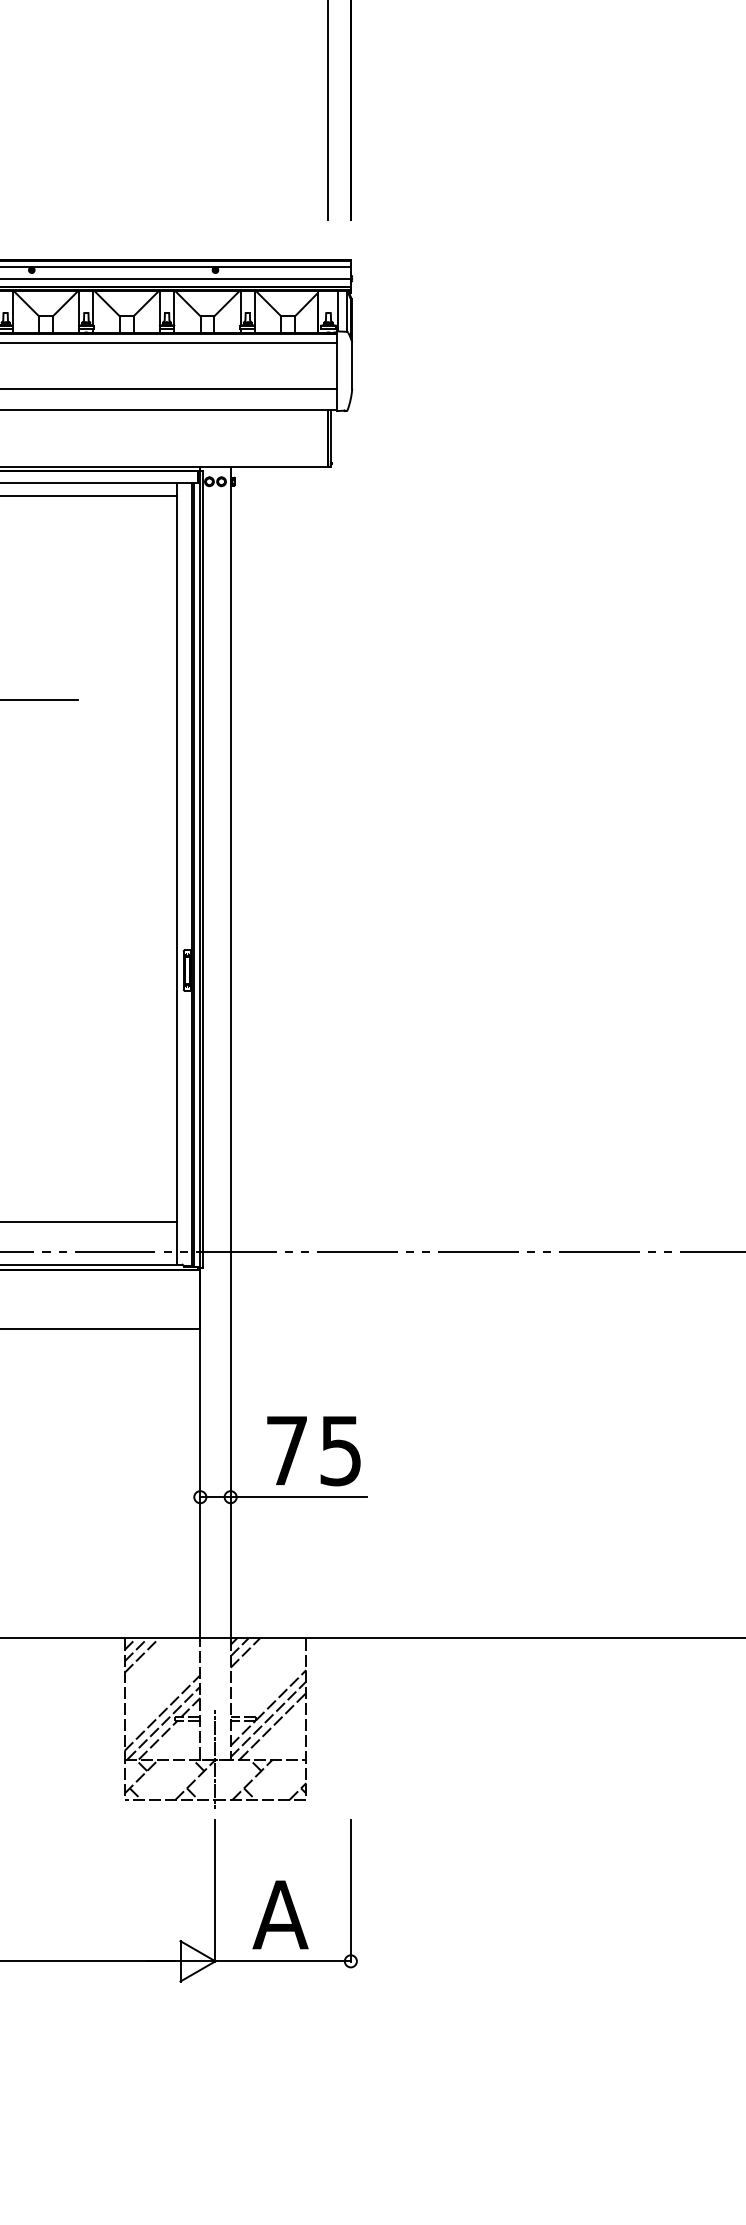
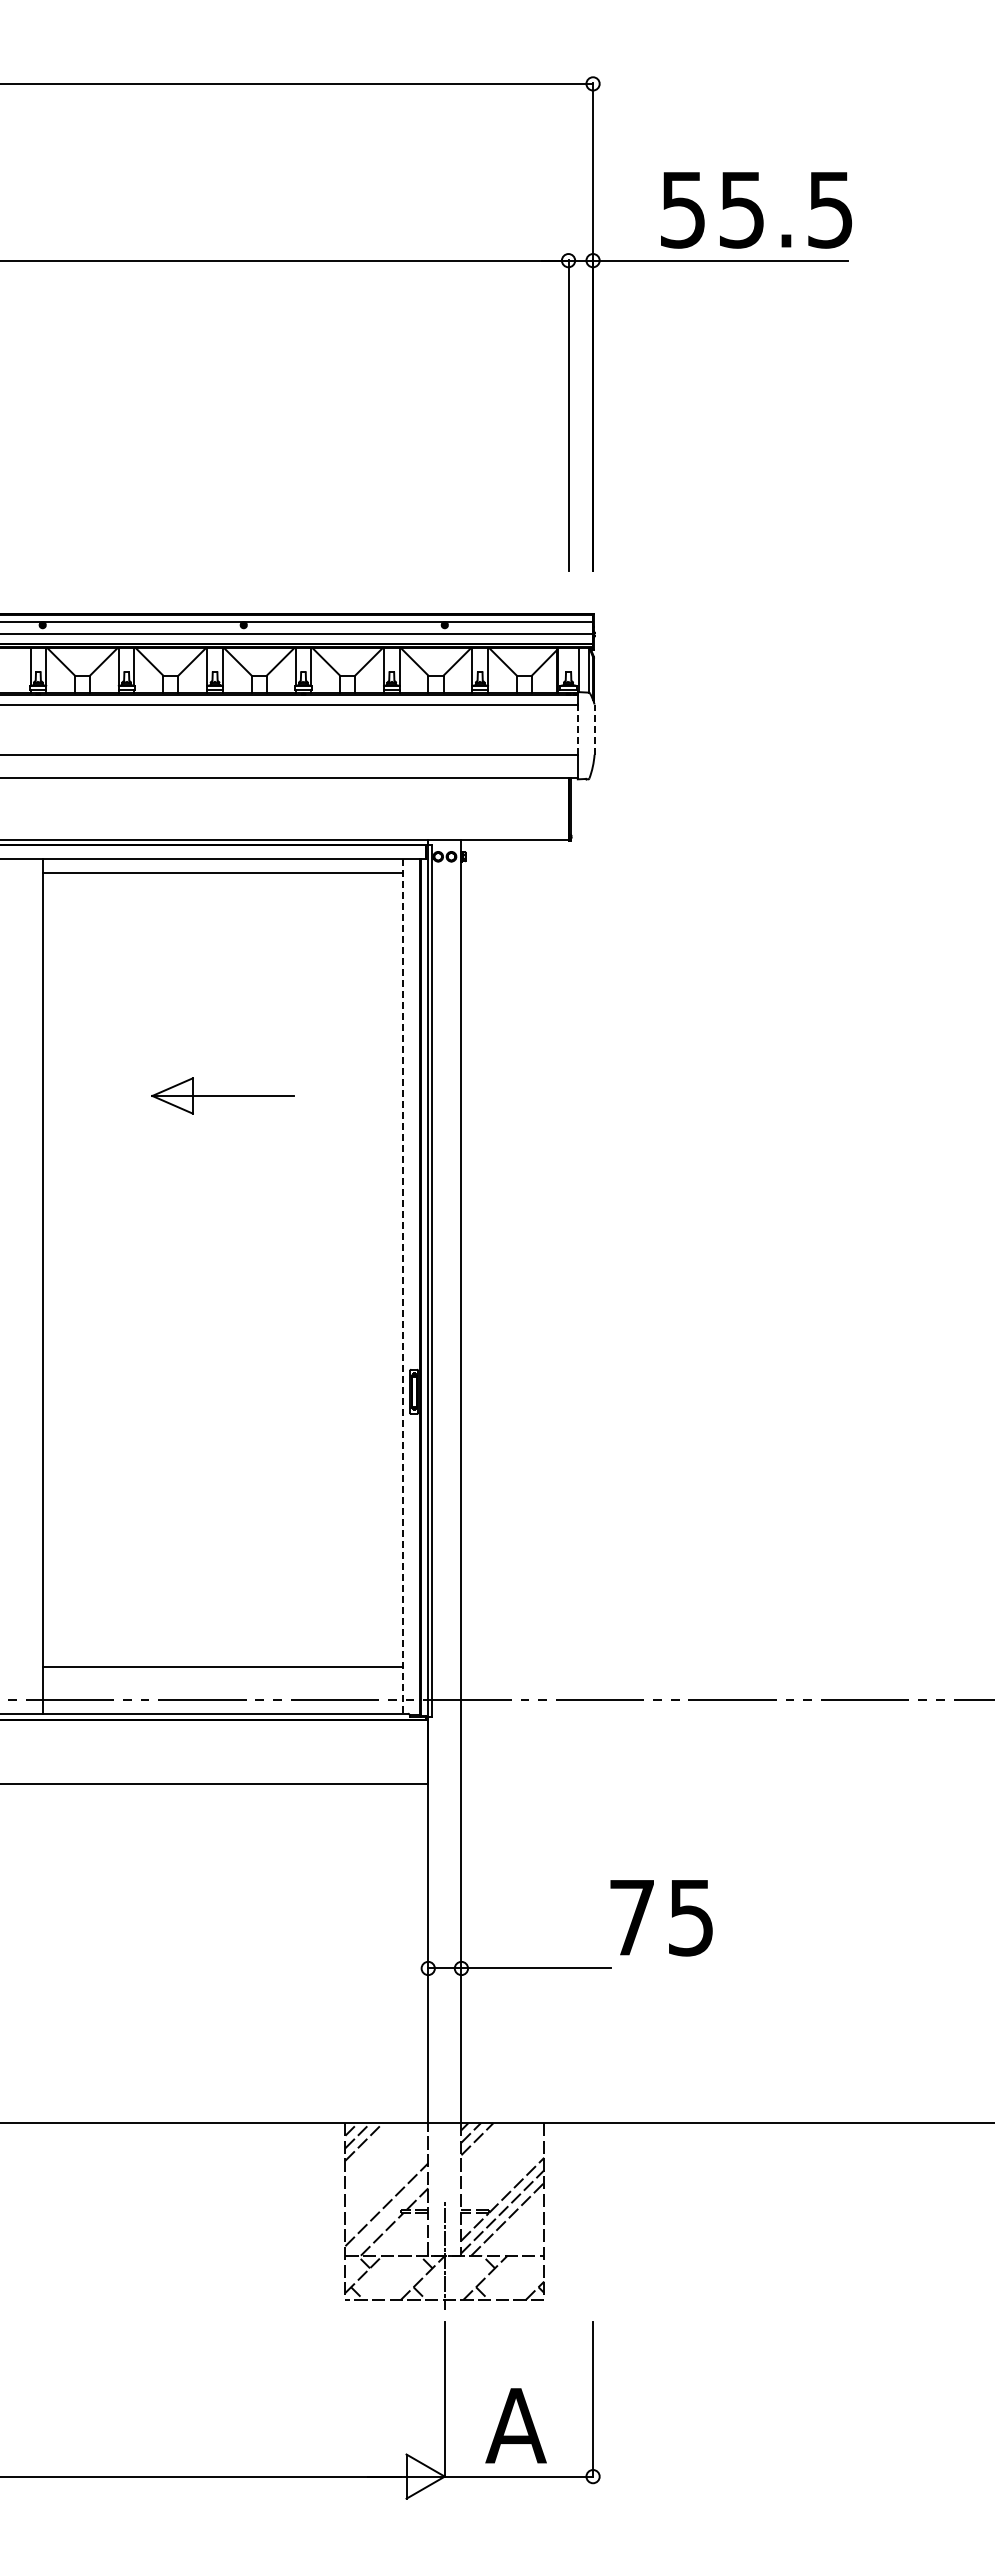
line: (336, 365) -> (577, 729), solid -> dashed
line: (352, 365) -> (594, 729), solid -> dashed
line: (176, 874) -> (402, 1286), solid -> dashed
text: (313, 1451) -> (661, 1918), moved
line: (164, 1722) -> (388, 2215), removed

